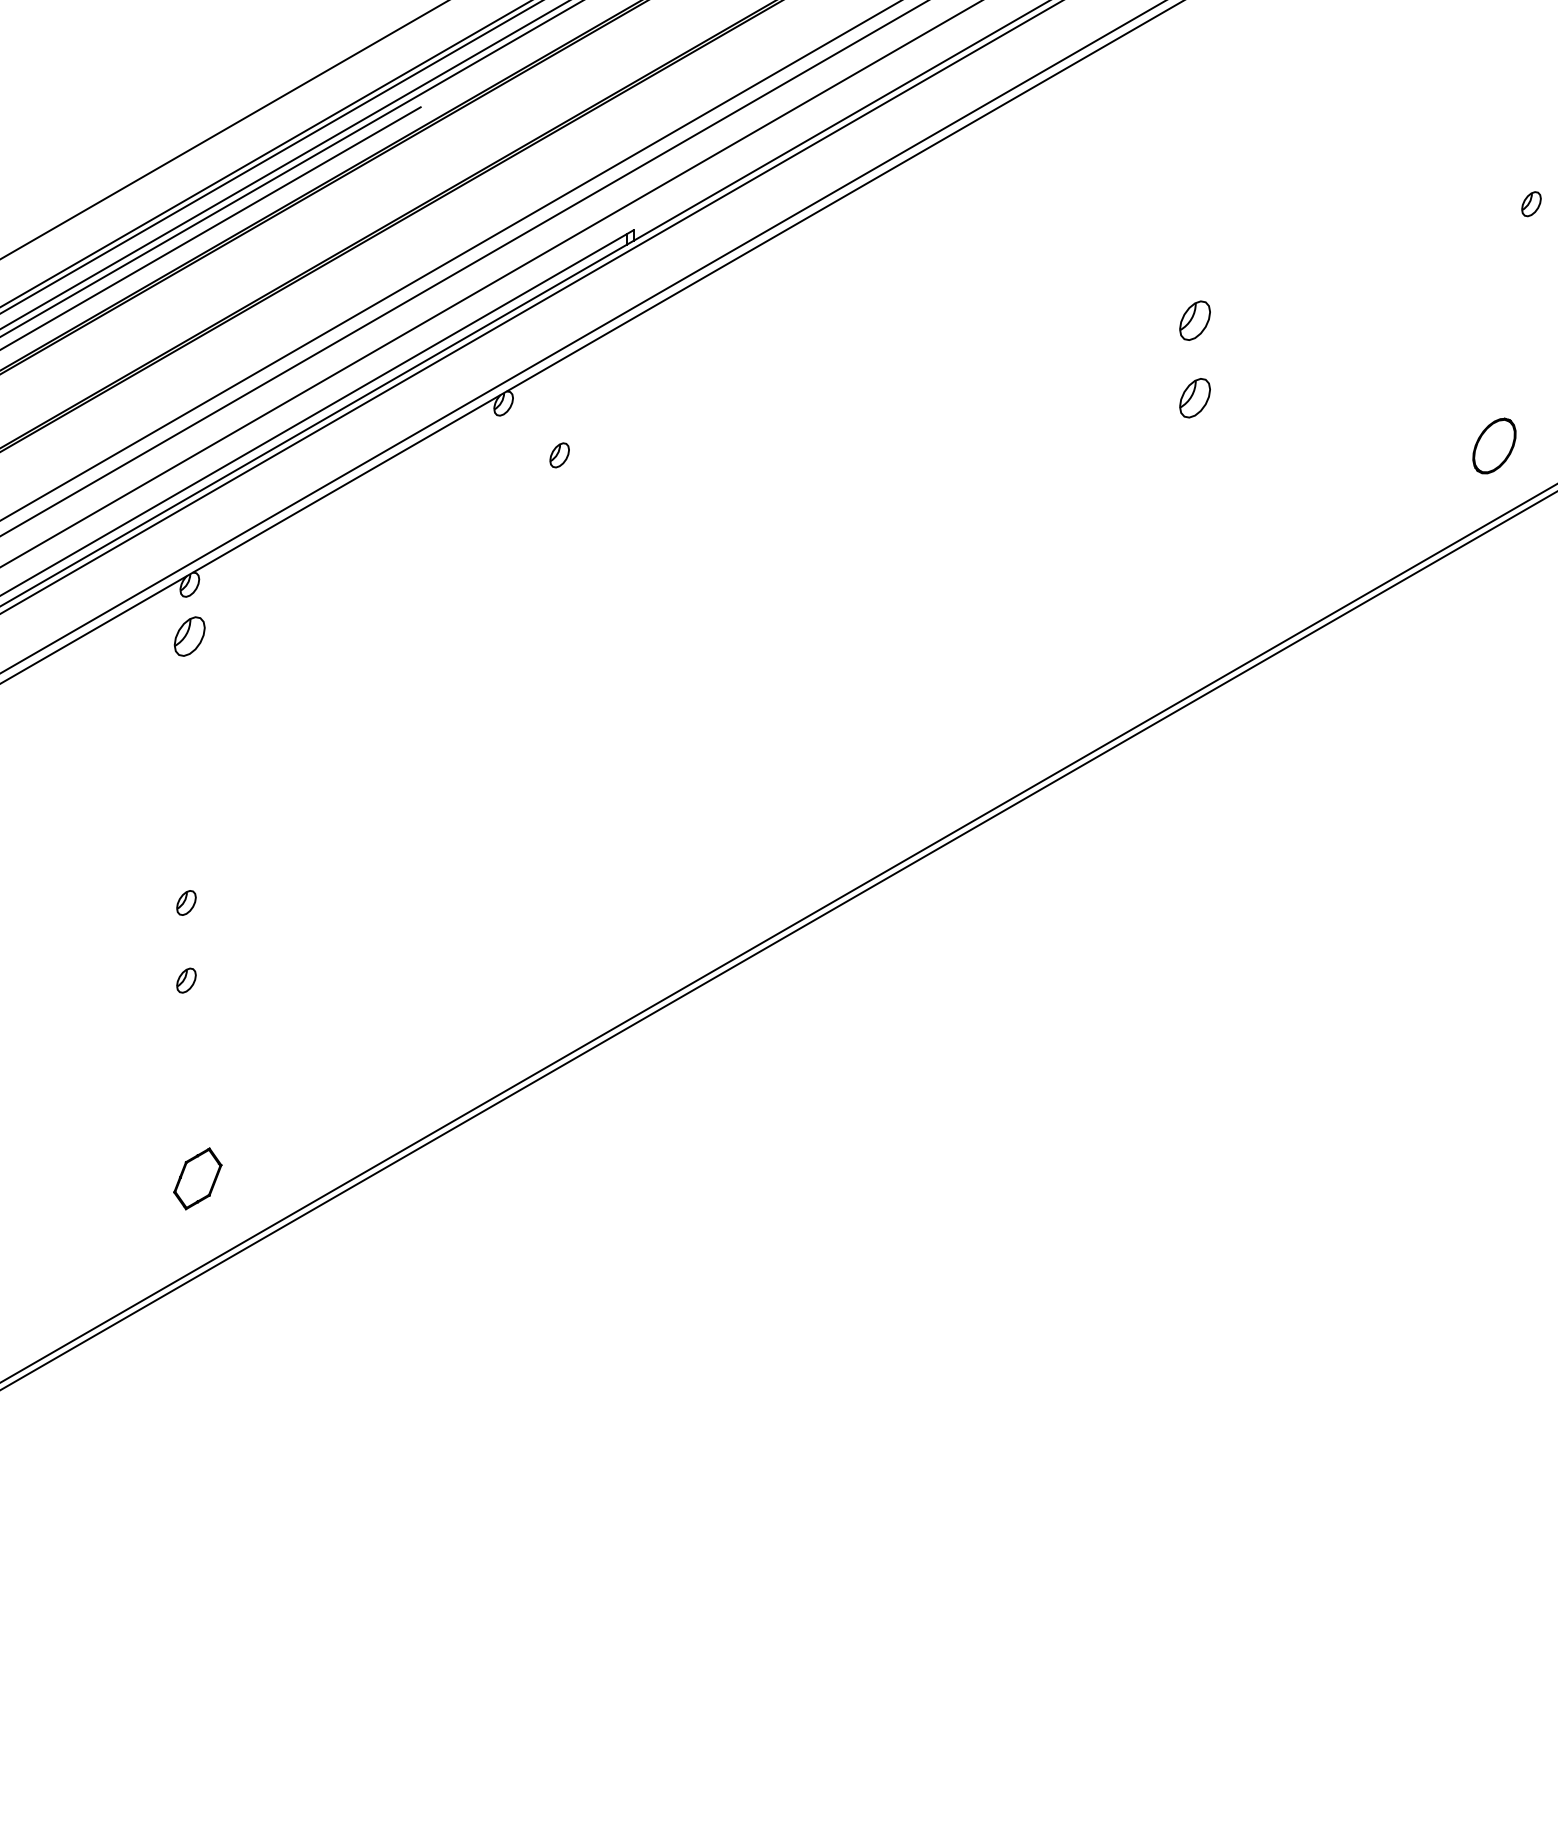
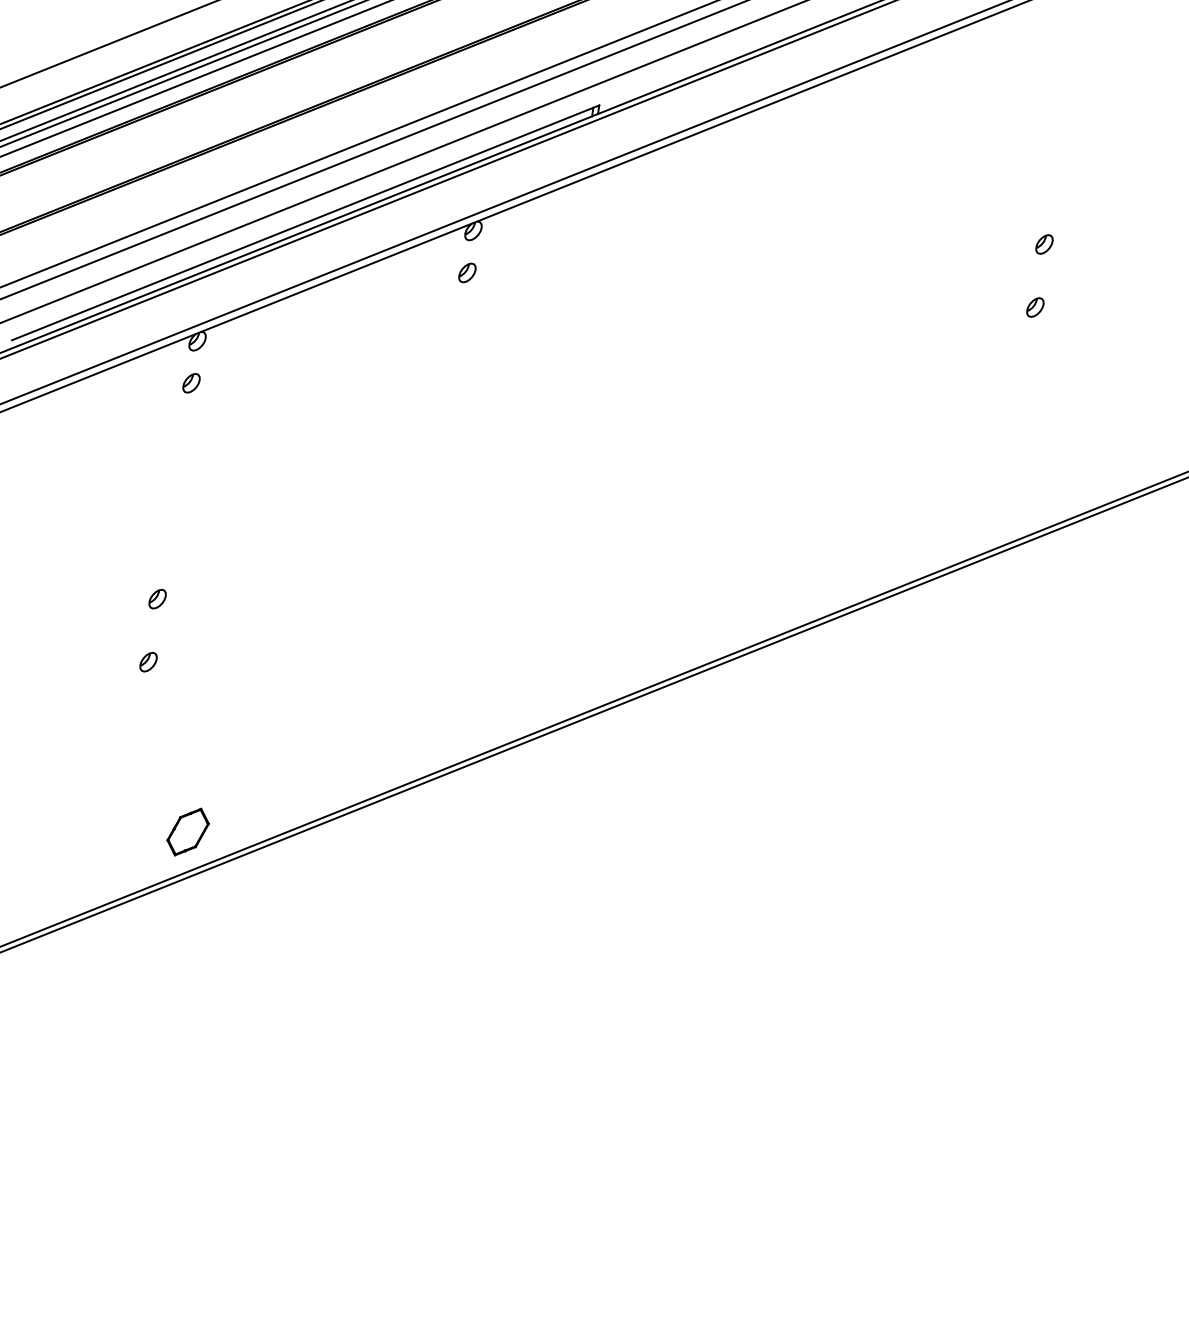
part: (1195, 320) -> (1044, 244), size x0.62
part: (1195, 398) -> (1035, 307), size x0.62
part: (559, 455) -> (467, 273), moved
part: (189, 636) -> (191, 383), size x0.62
part: (197, 1178) -> (187, 831), moved

